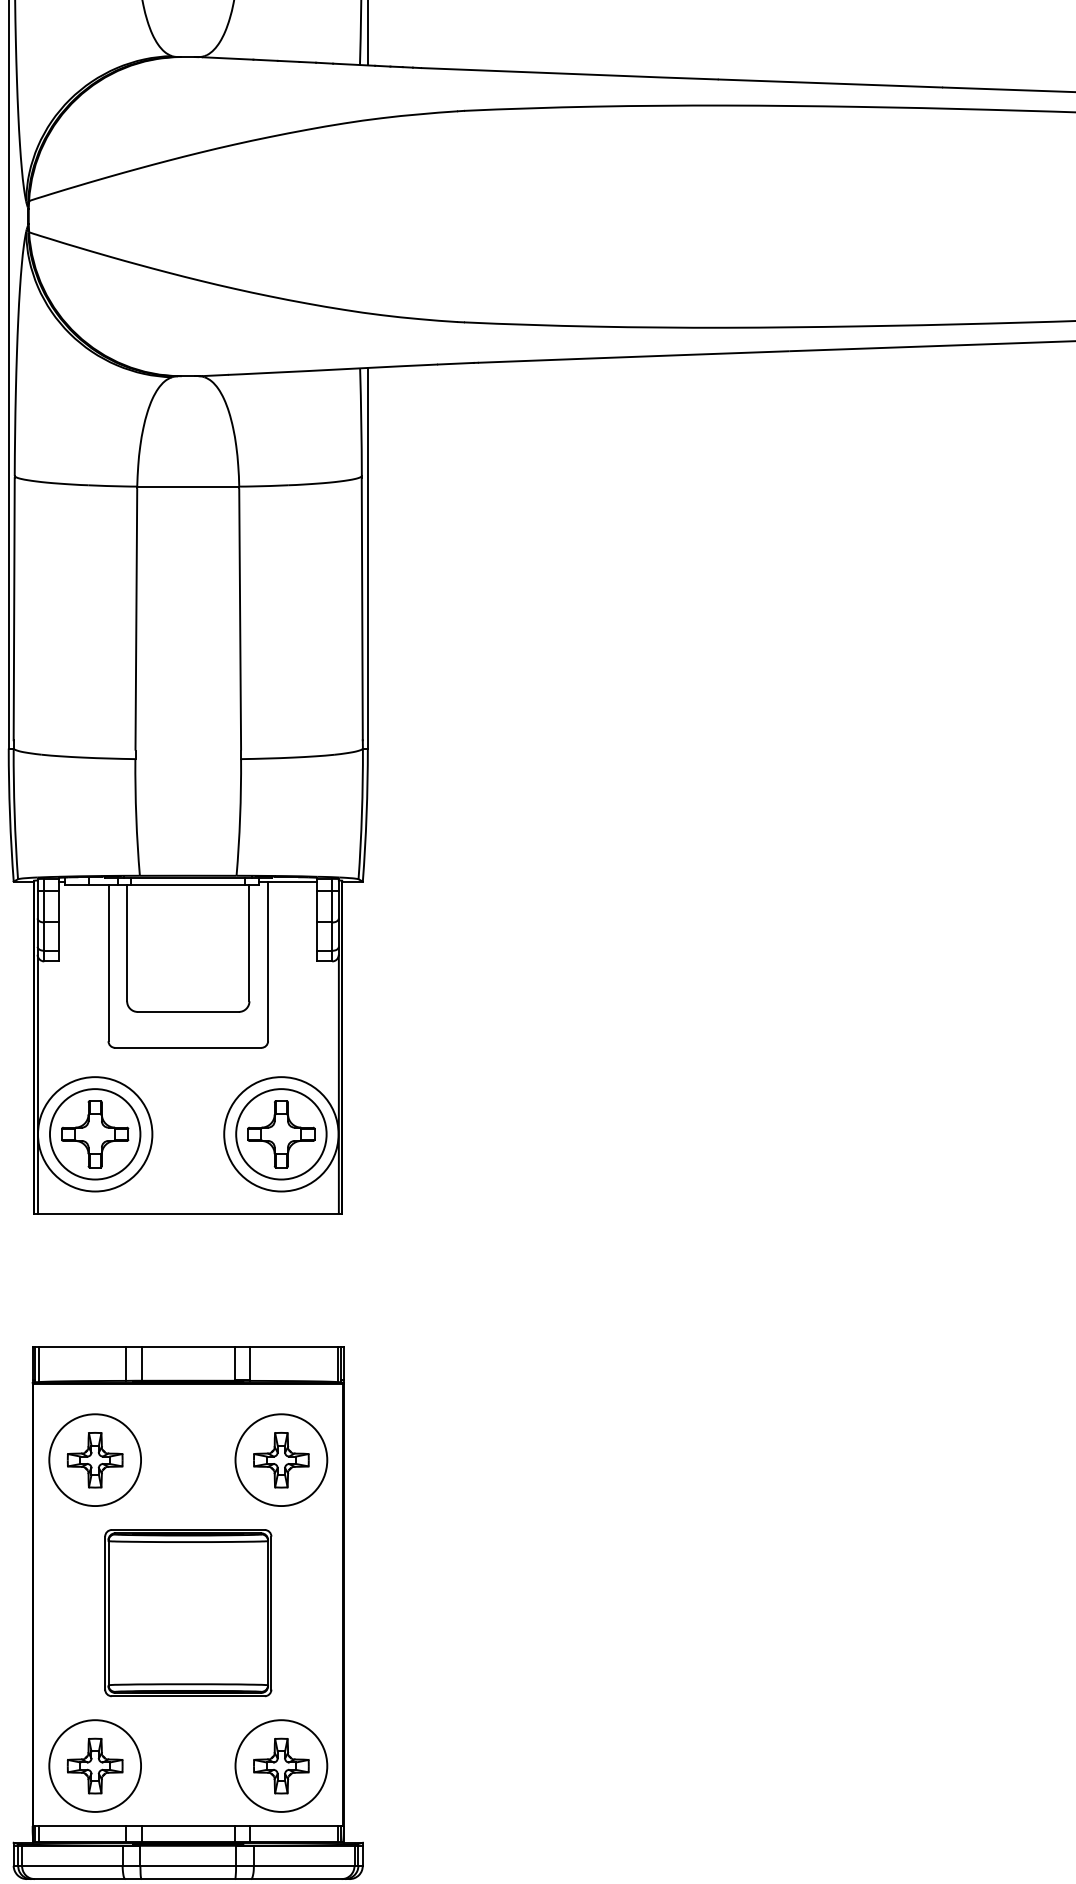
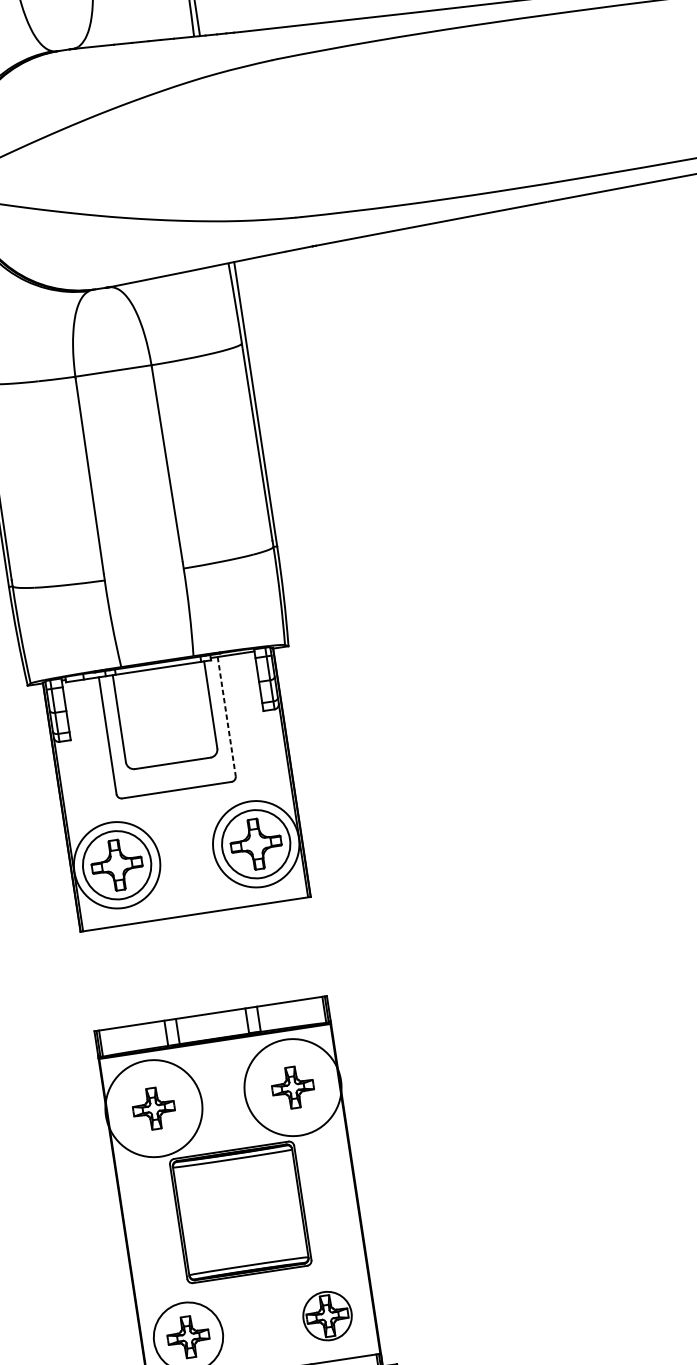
line: (268, 961) -> (227, 716), solid -> dashed
circle: (95, 1460) -> (154, 1108), size x1.4
circle: (281, 1460) -> (293, 1087), size x1.4
circle: (281, 1765) -> (327, 1315), size x0.7

